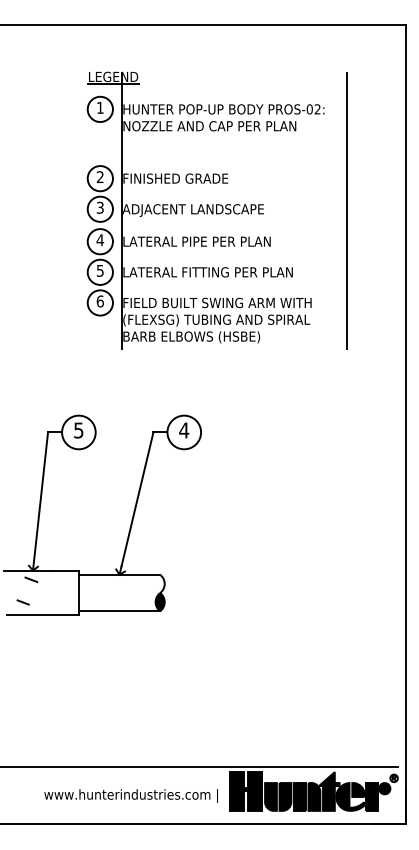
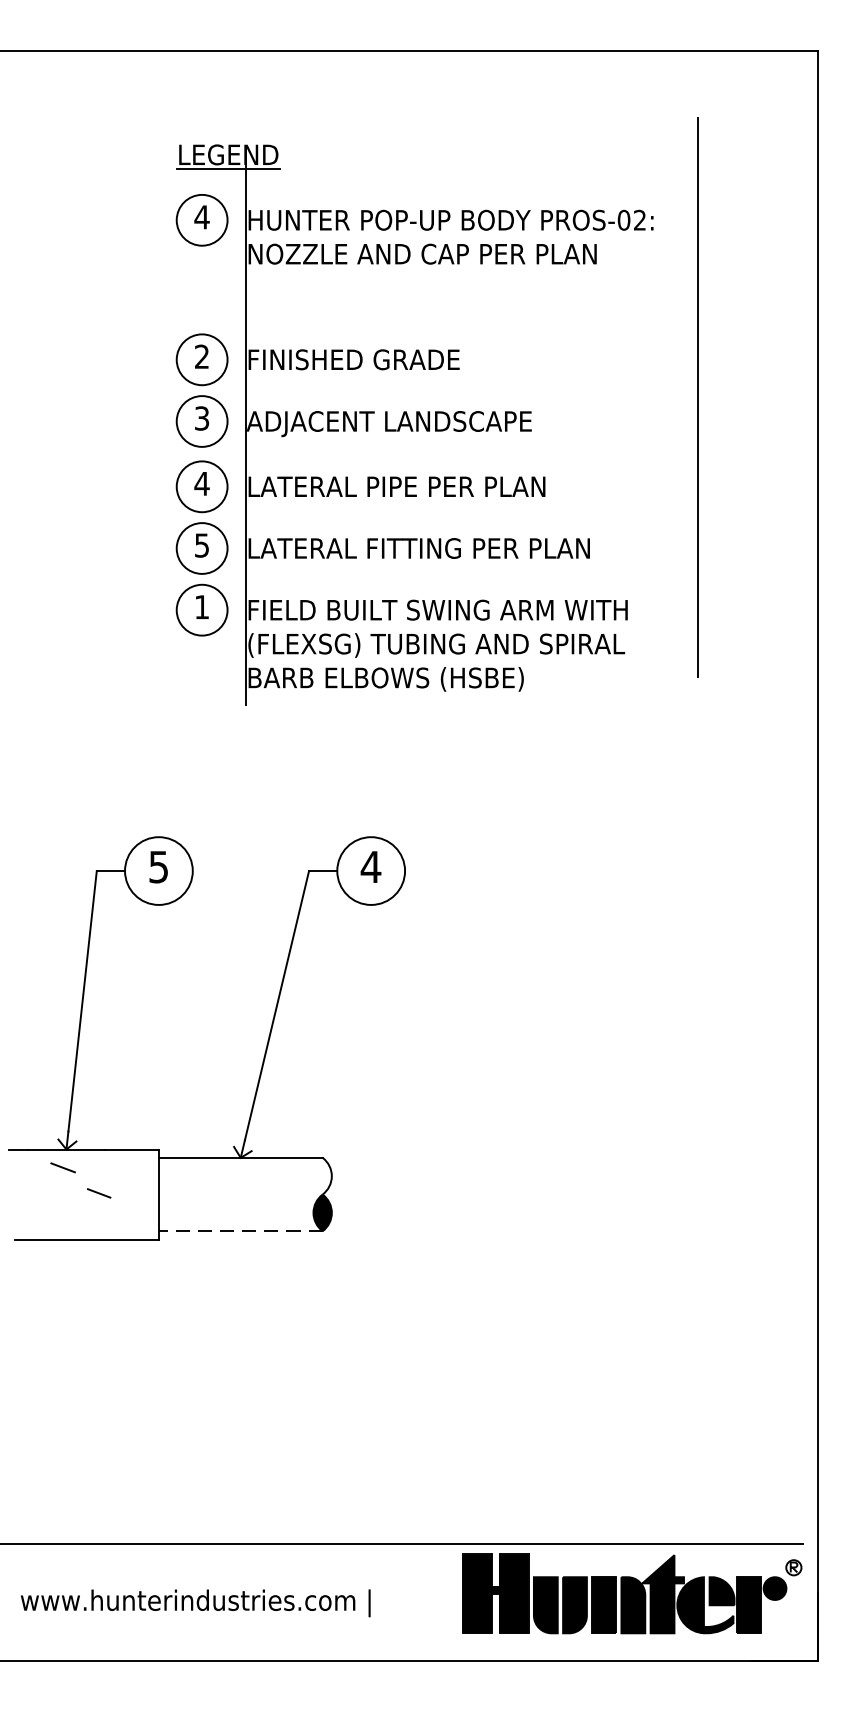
text: (100, 107) -> (202, 216), 1 -> 4
line: (346, 210) -> (697, 395), moved
text: (99, 301) -> (200, 607), 6 -> 1
line: (22, 602) -> (97, 1193), moved
line: (119, 611) -> (240, 1231), solid -> dashed
text: (130, 795) -> (194, 1602), moved

